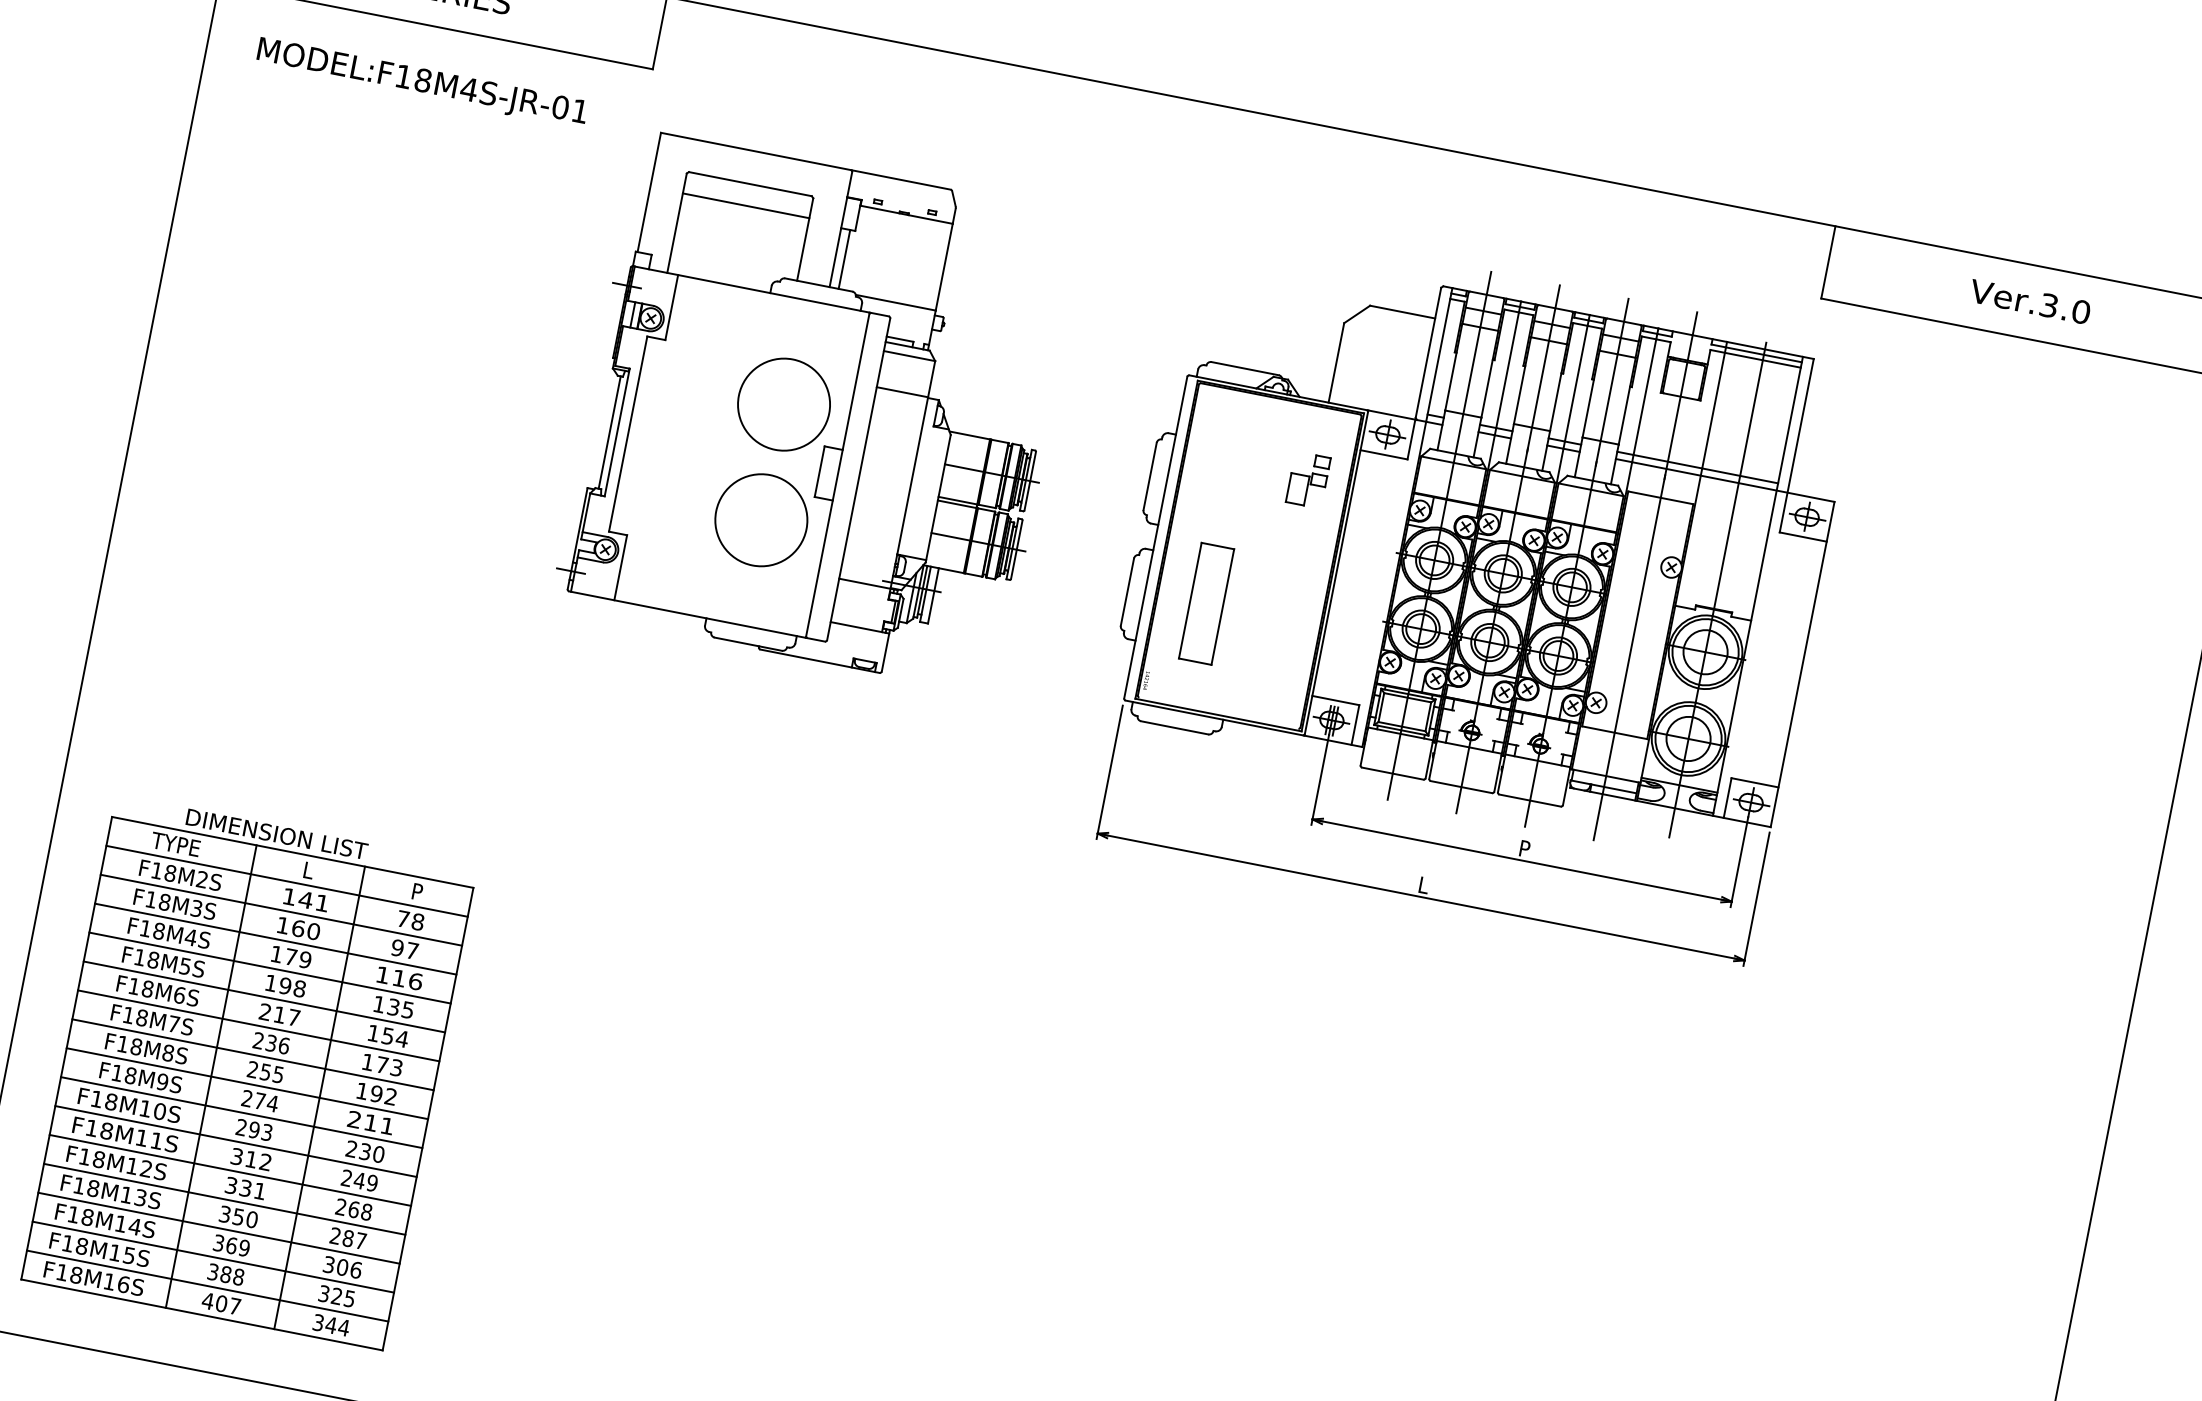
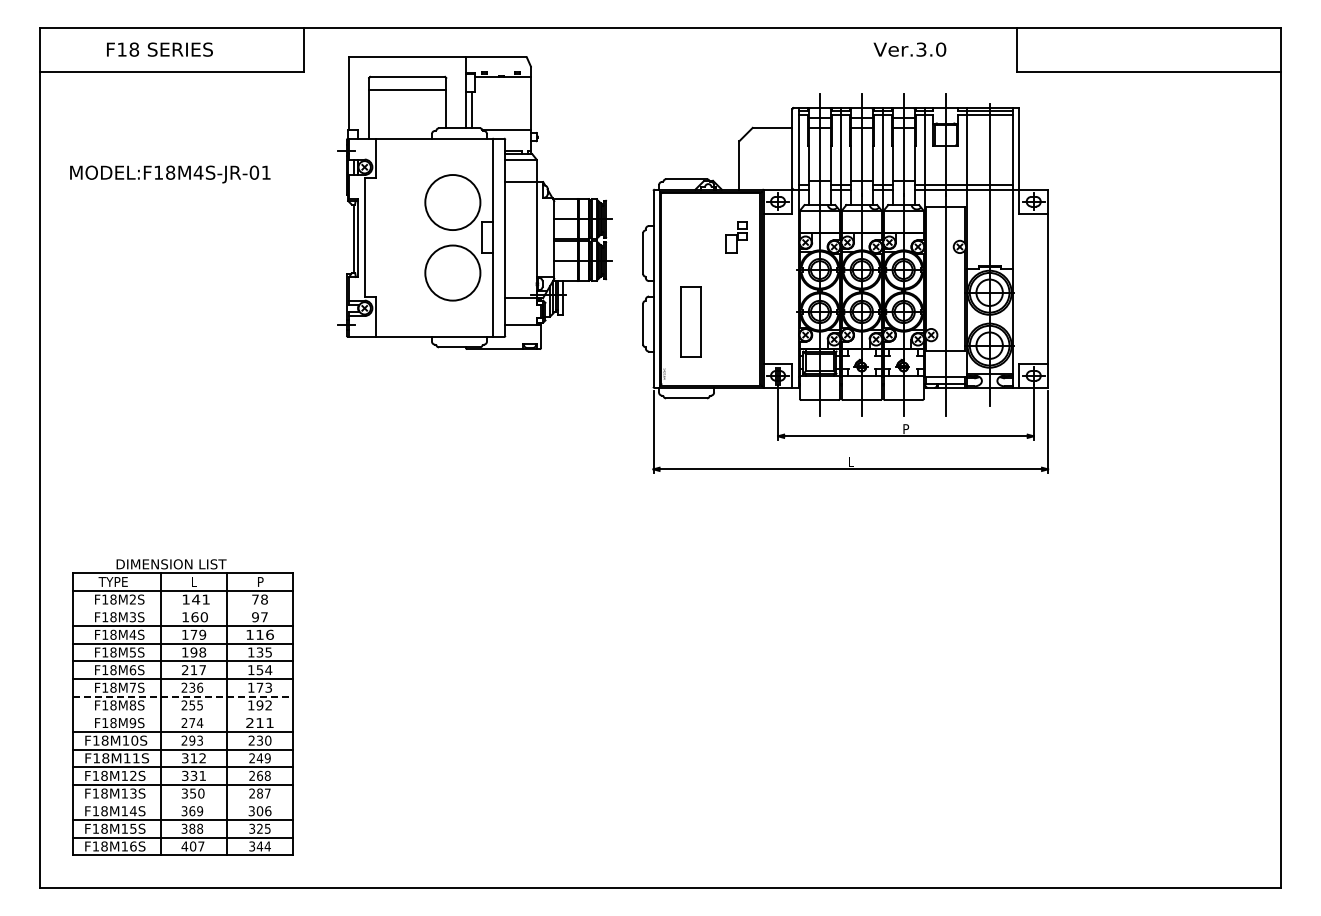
text: (422, 83) -> (170, 174), moved
text: (2029, 301) -> (909, 49), moved
part: (819, 411) -> (474, 202), moved
line: (280, 910) -> (182, 608), removed
line: (254, 1054) -> (183, 696), solid -> dashed
line: (246, 1083) -> (182, 714), removed
line: (218, 1228) -> (182, 802), removed

